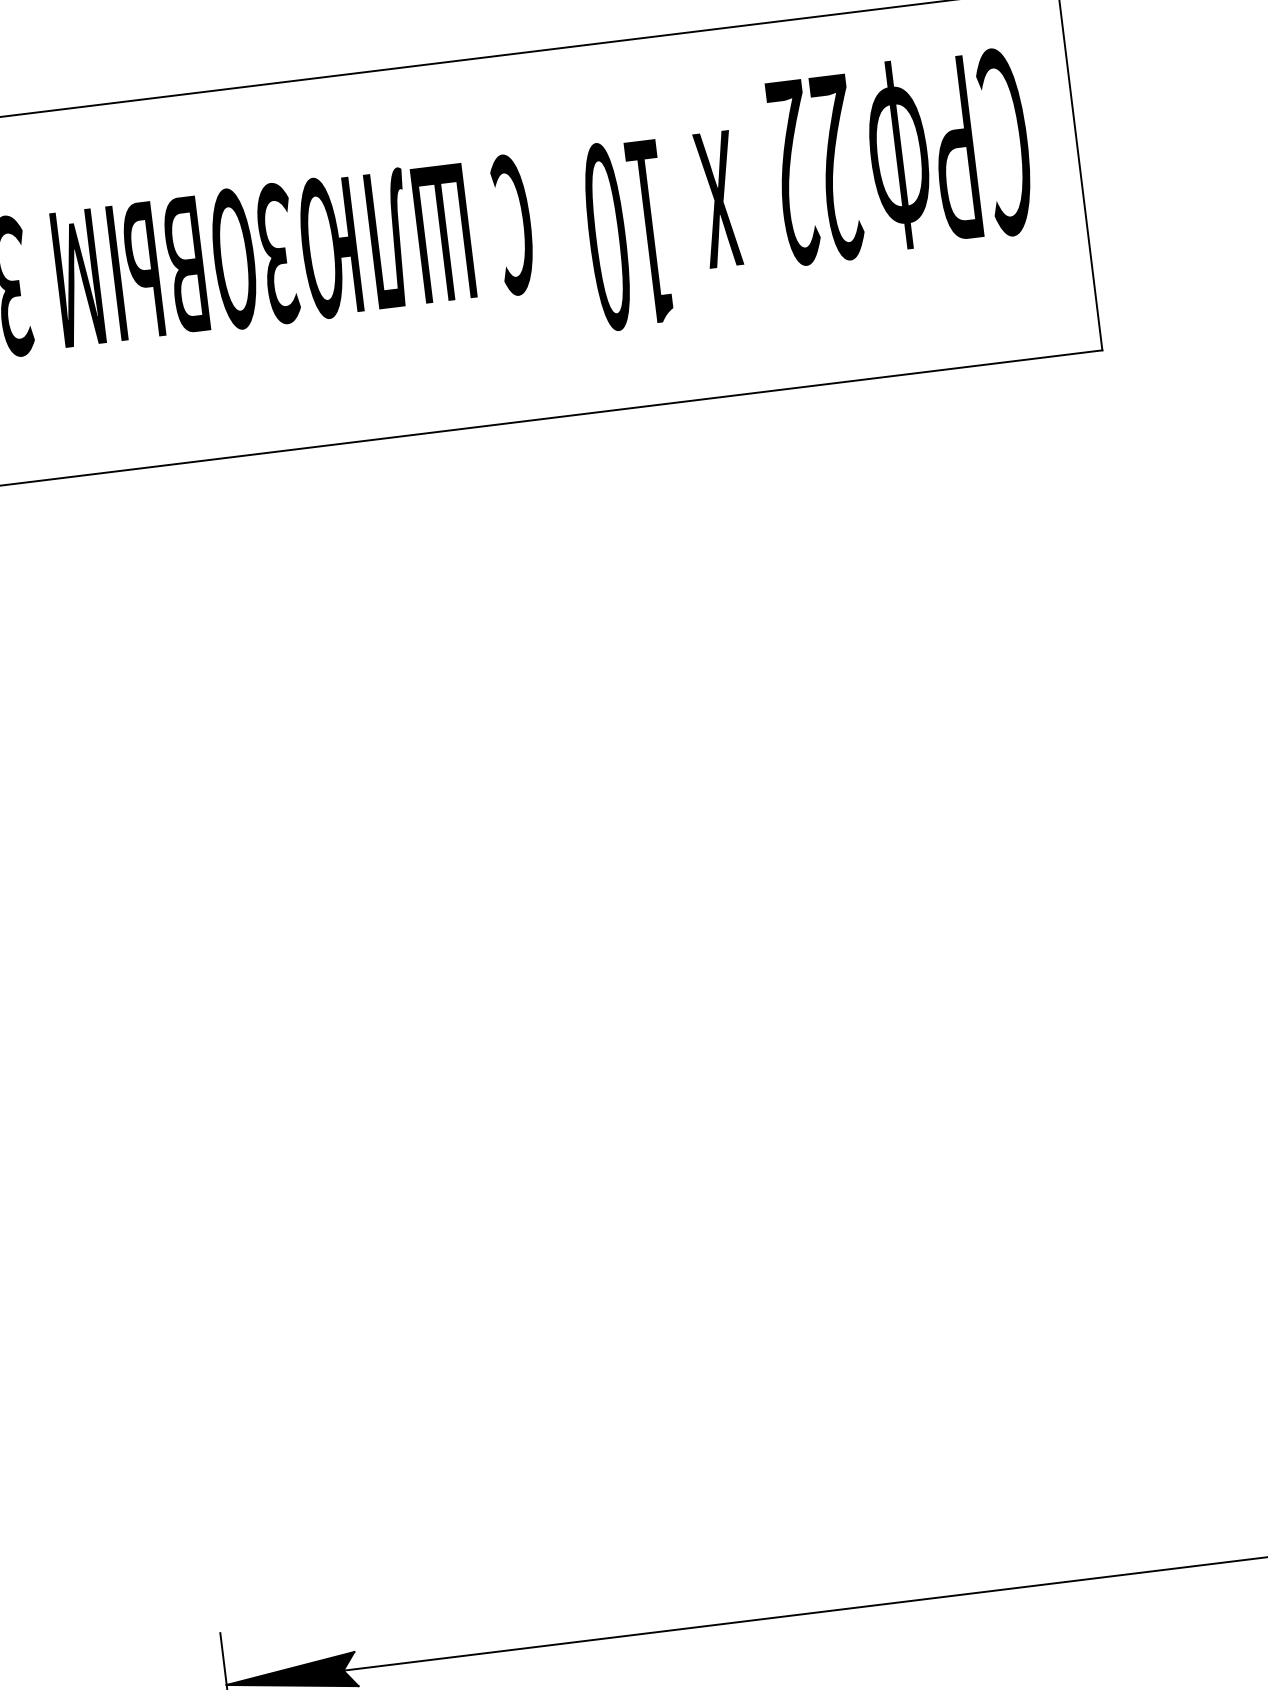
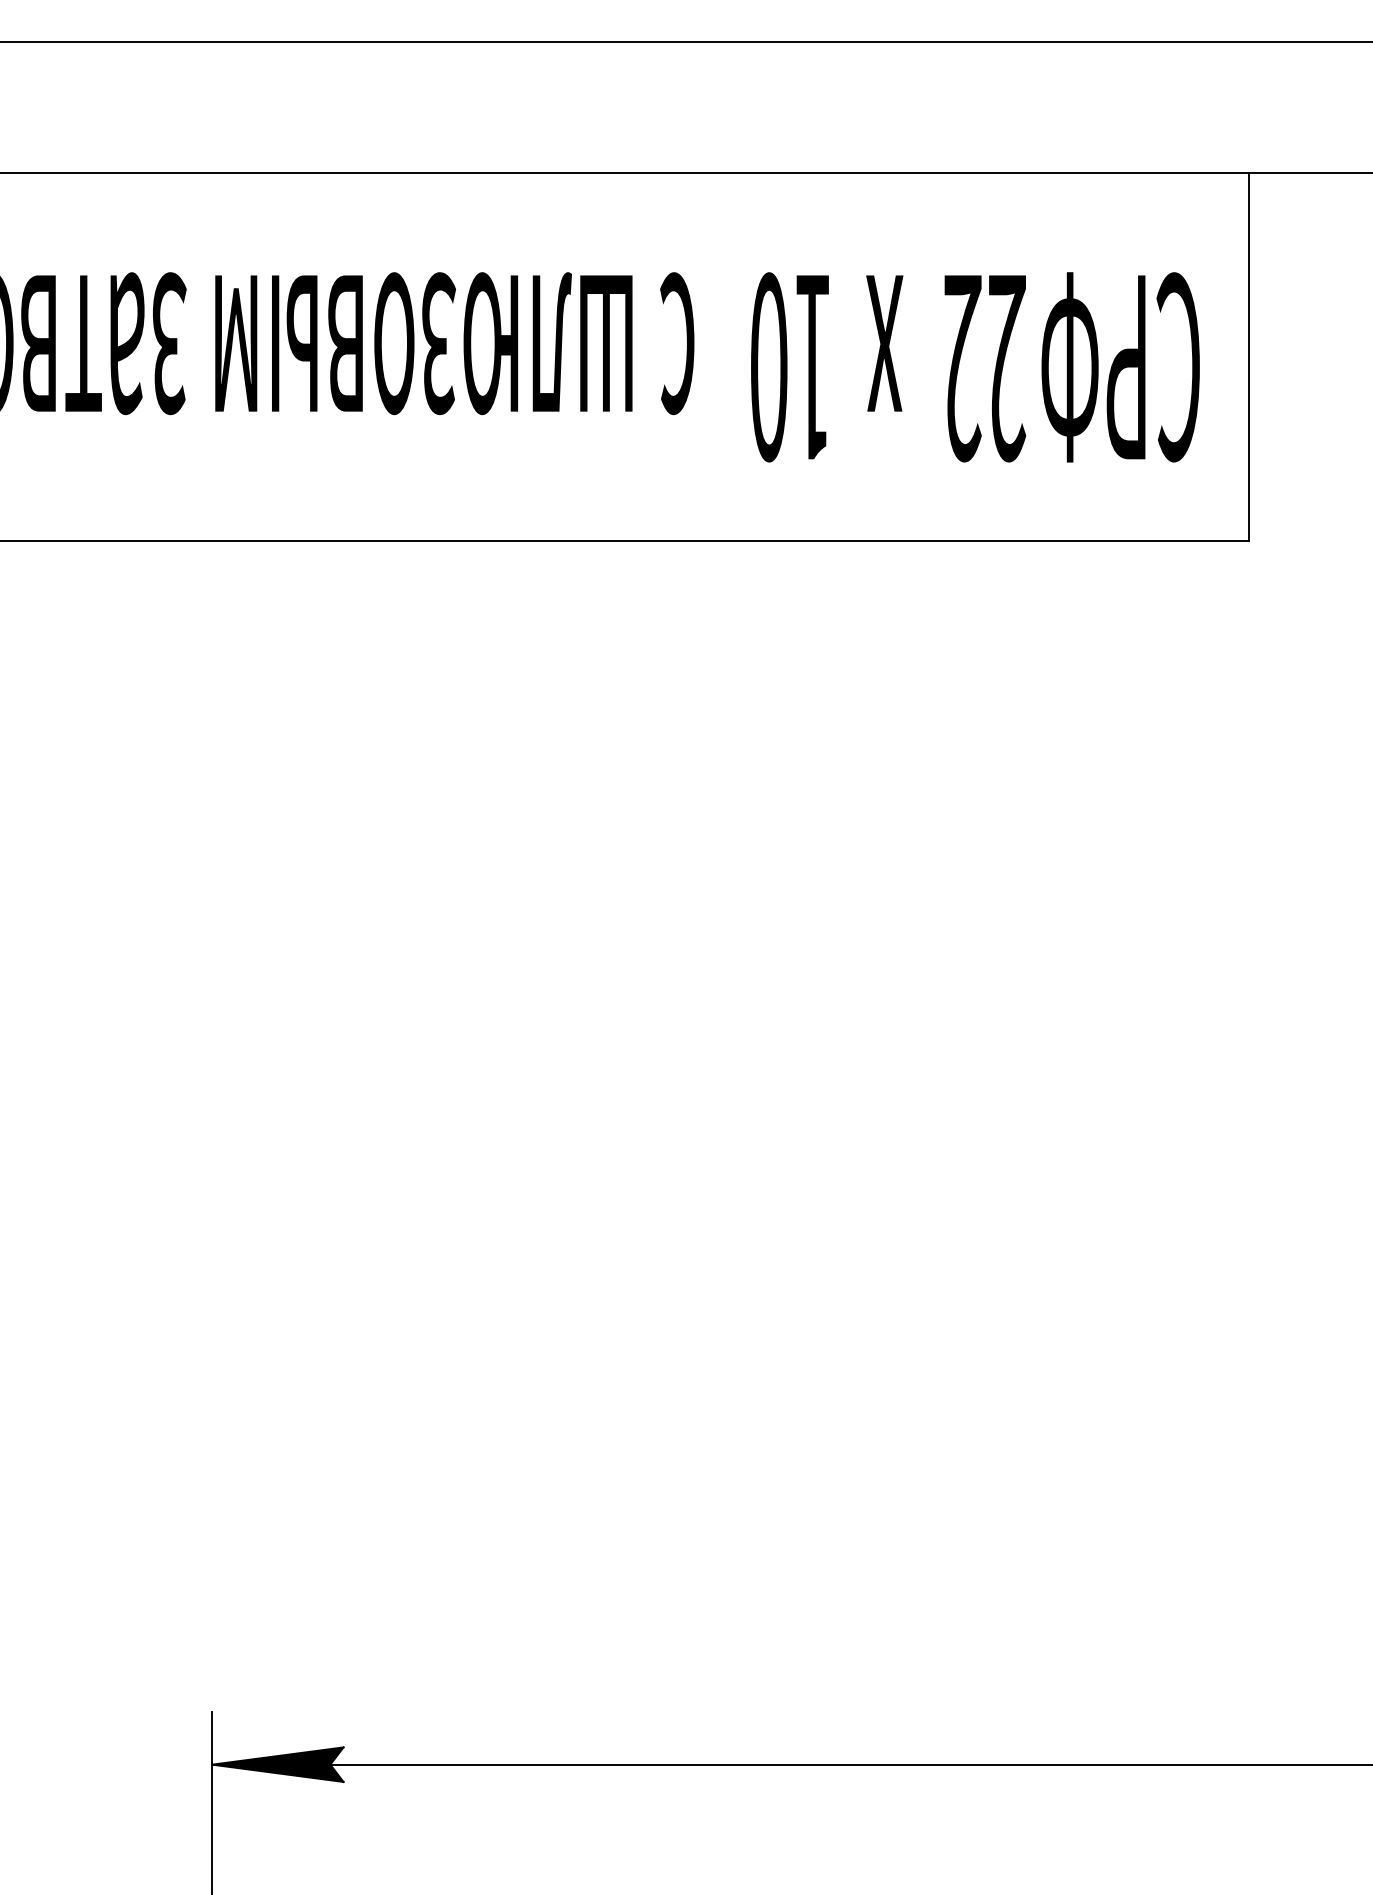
text: (948, 149) -> (1120, 367), moved
text: (816, 170) -> (985, 368), moved

